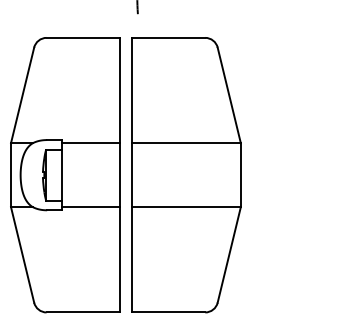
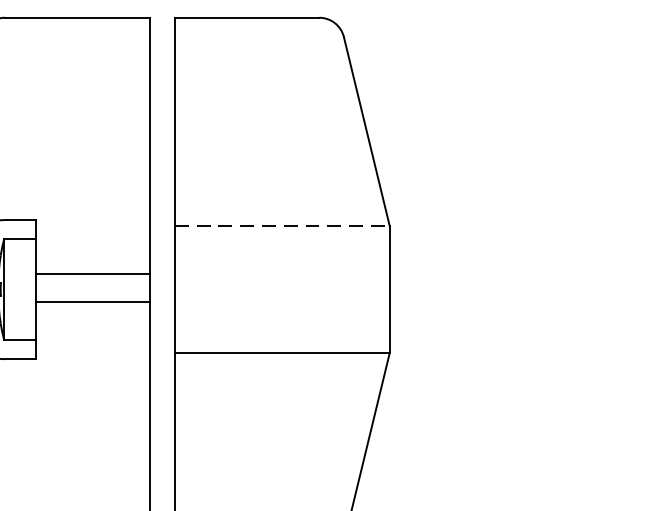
line: (90, 143) -> (92, 302), moved
line: (187, 143) -> (284, 226), solid -> dashed
line: (90, 207) -> (92, 274), moved

